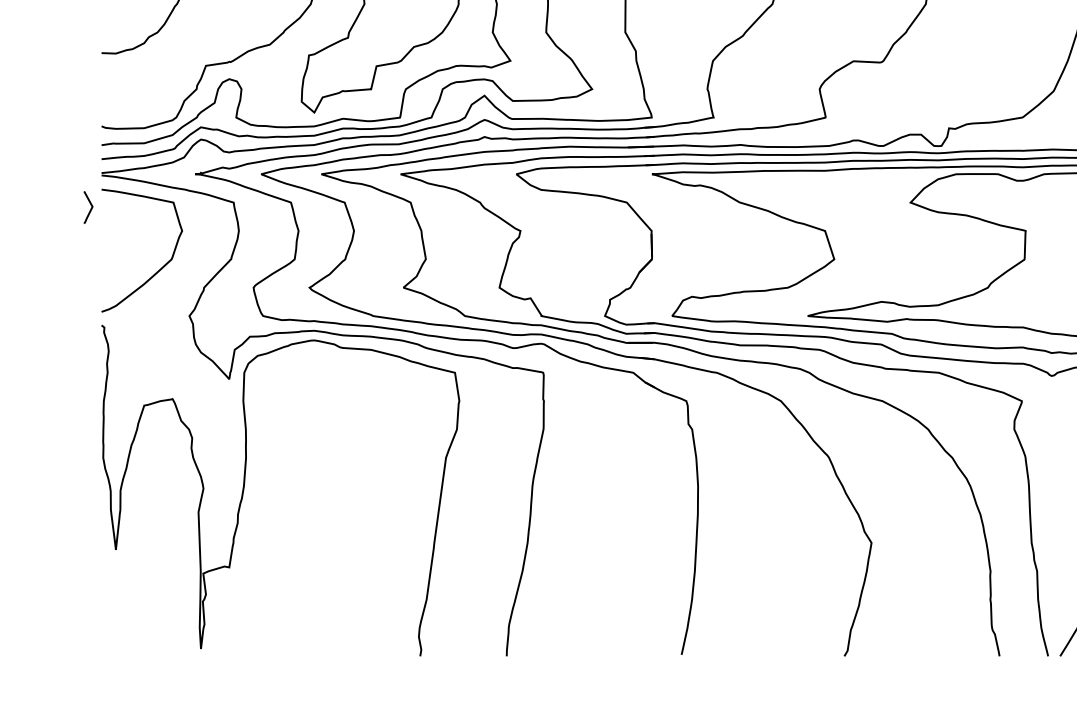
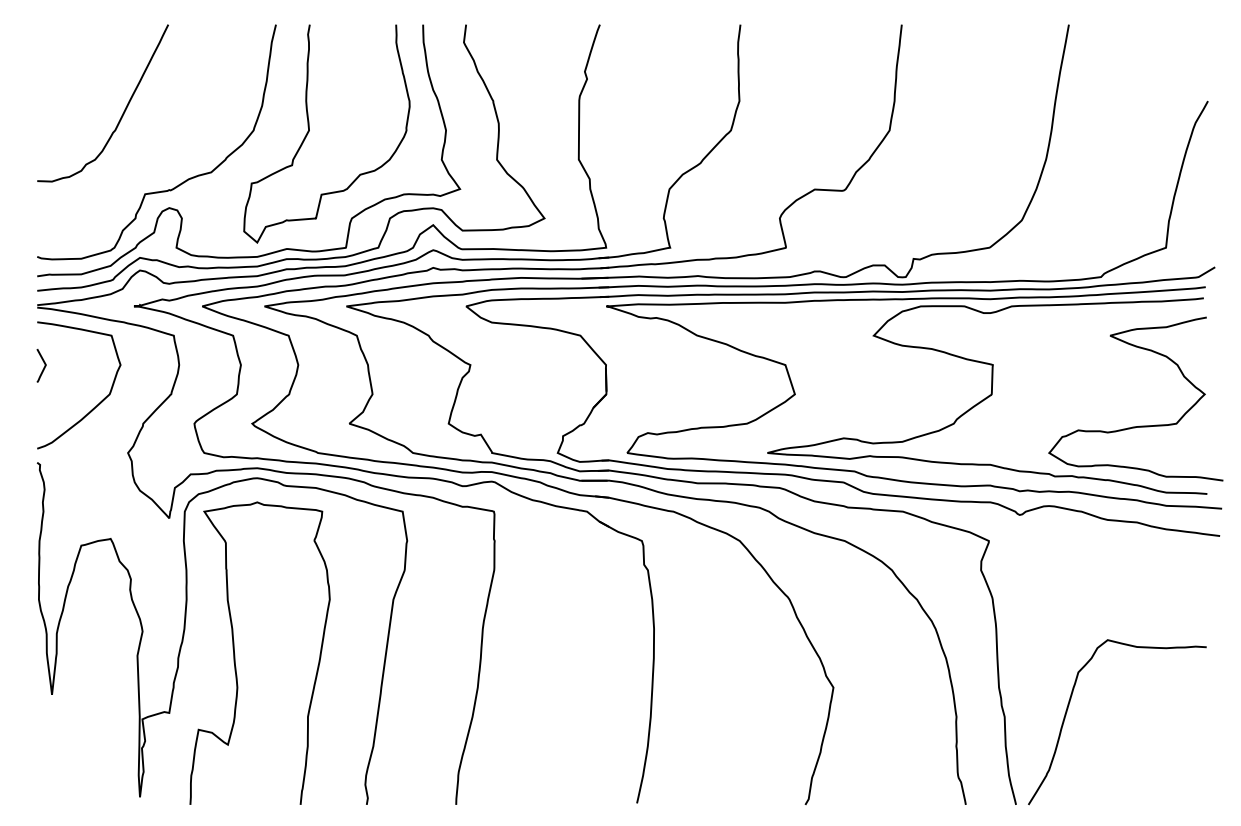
curve: (90, 209) -> (43, 367), moved
curve: (293, 510) -> (235, 654), added

